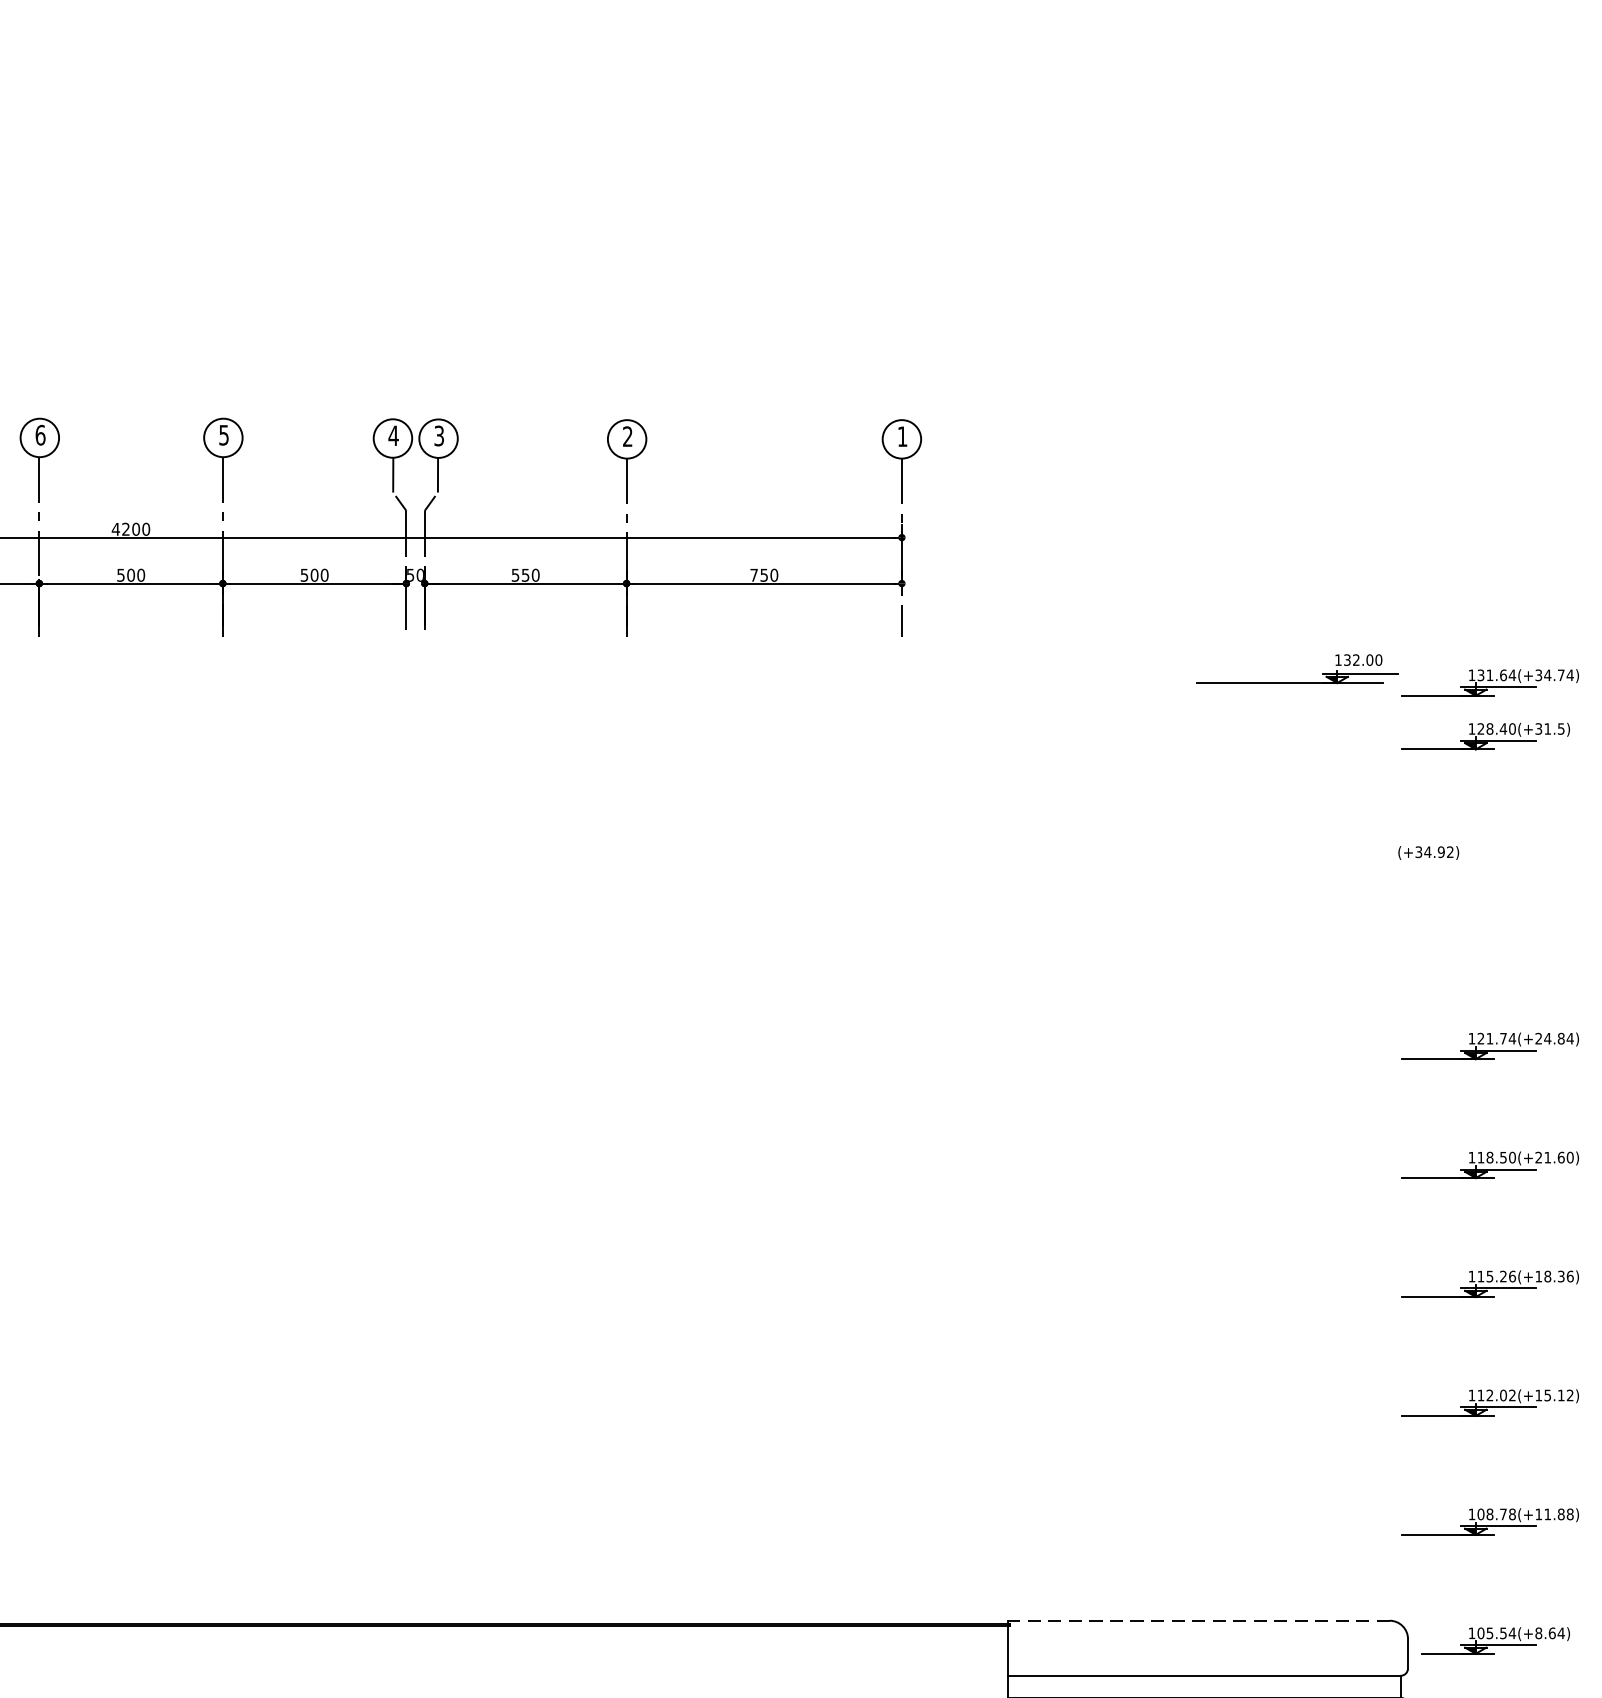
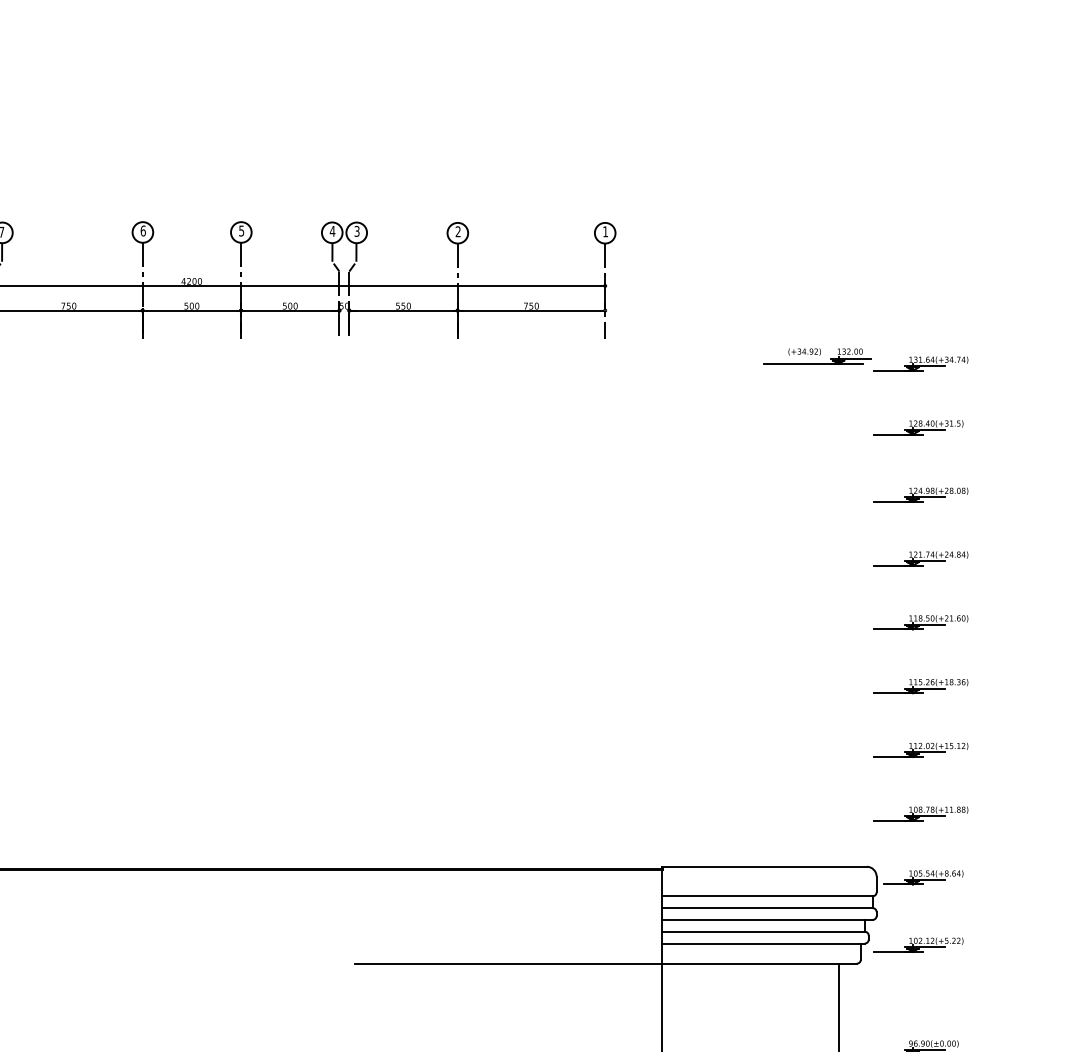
part: (1486, 736) -> (918, 427), moved
text: (1428, 851) -> (804, 351), moved
part: (1489, 926) -> (920, 494), added
line: (1198, 1620) -> (764, 866), dashed -> solid

